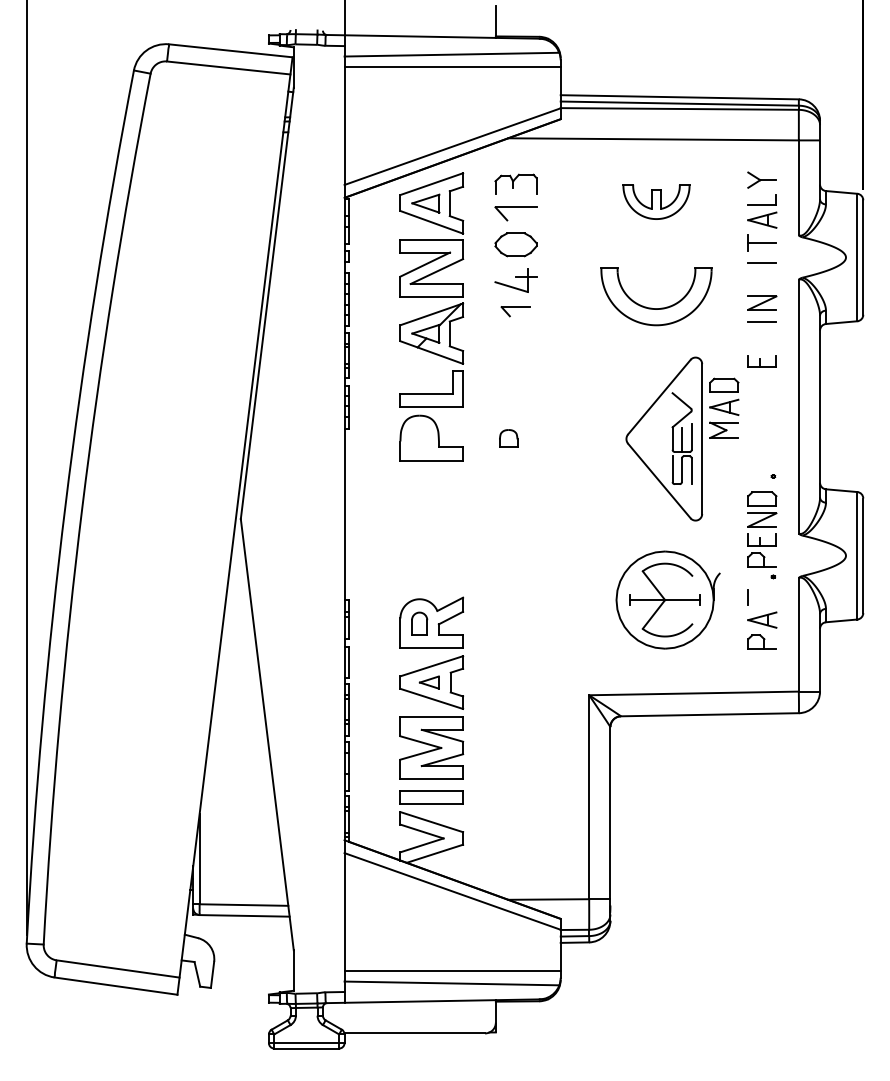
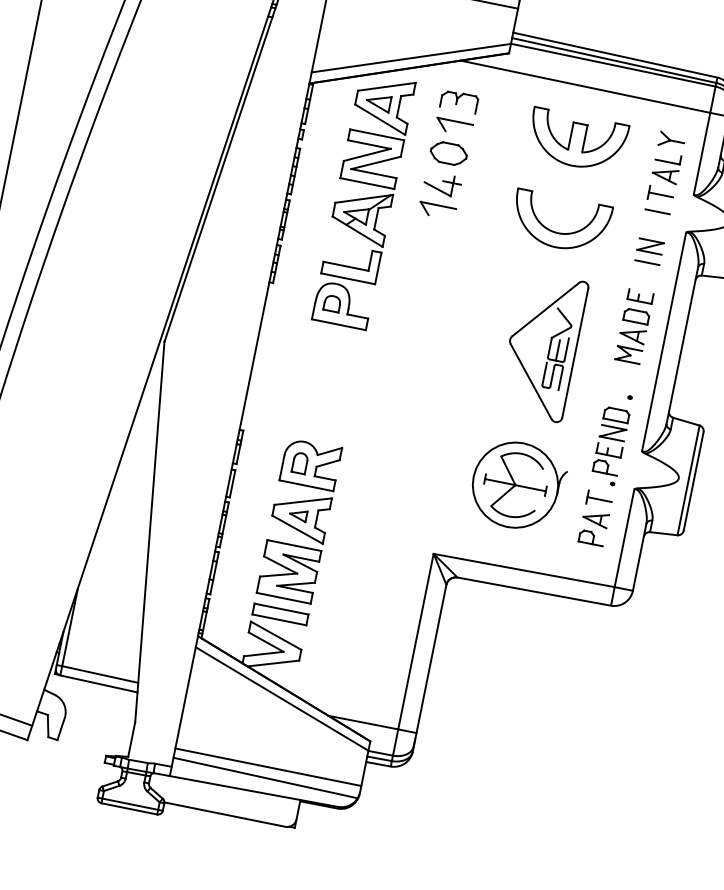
part: (656, 201) -> (577, 140), size x1.67
part: (515, 311) -> (436, 210), size x1.43
part: (724, 407) -> (632, 335), moved
part: (508, 438) -> (332, 303), moved
line: (762, 597) -> (599, 499), added

